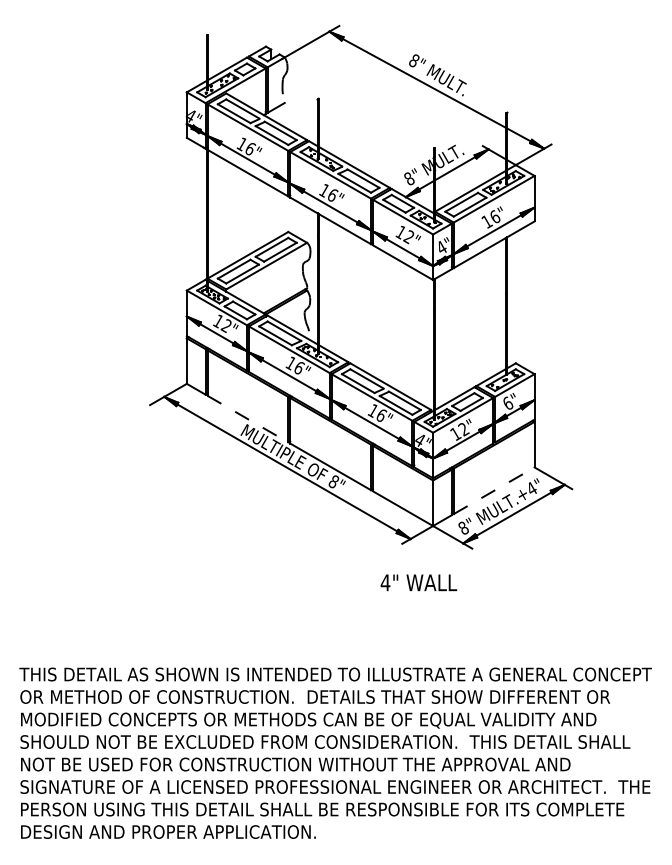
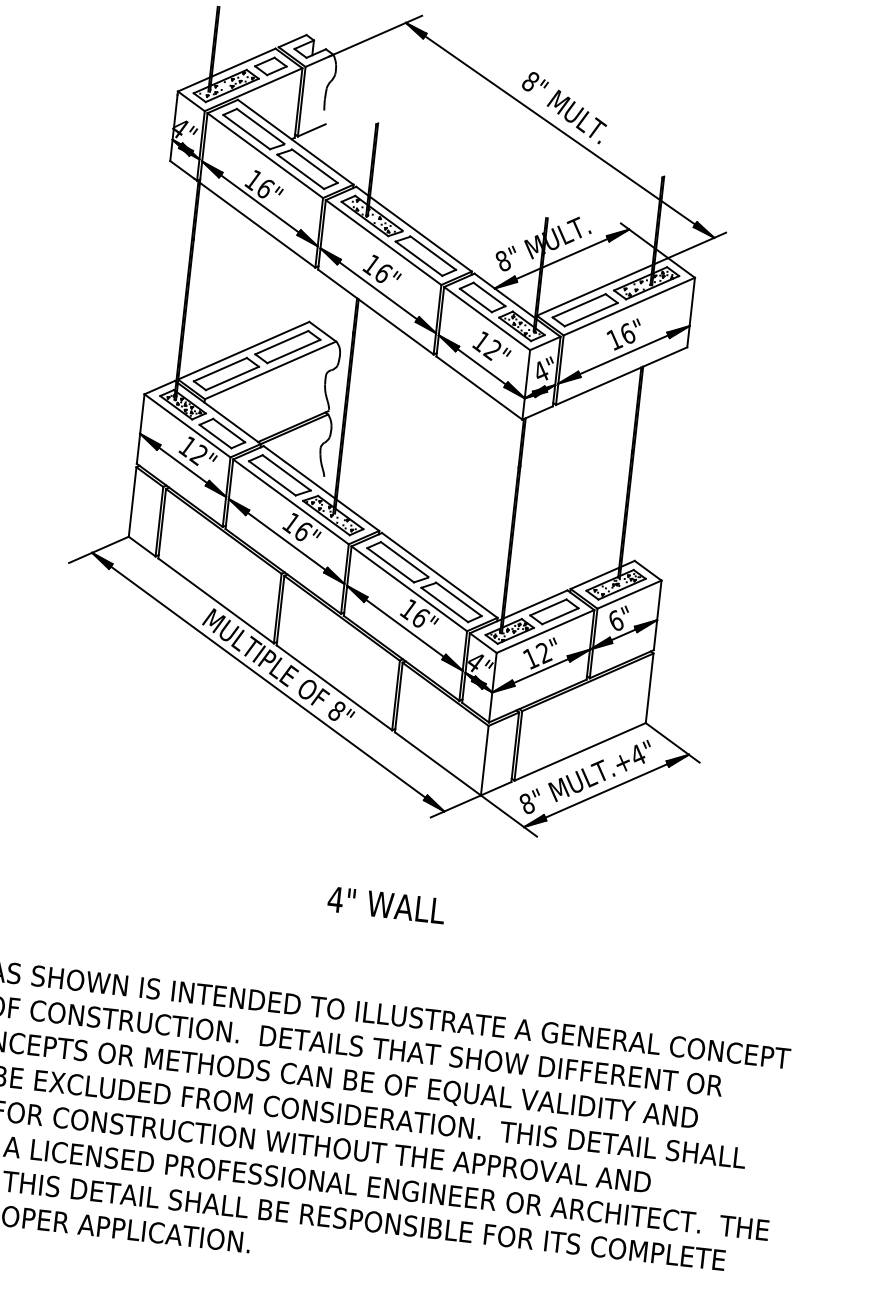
line: (247, 419) -> (215, 601), dashed -> solid
line: (494, 490) -> (580, 751), dashed -> solid
text: (418, 582) -> (385, 904), moved

